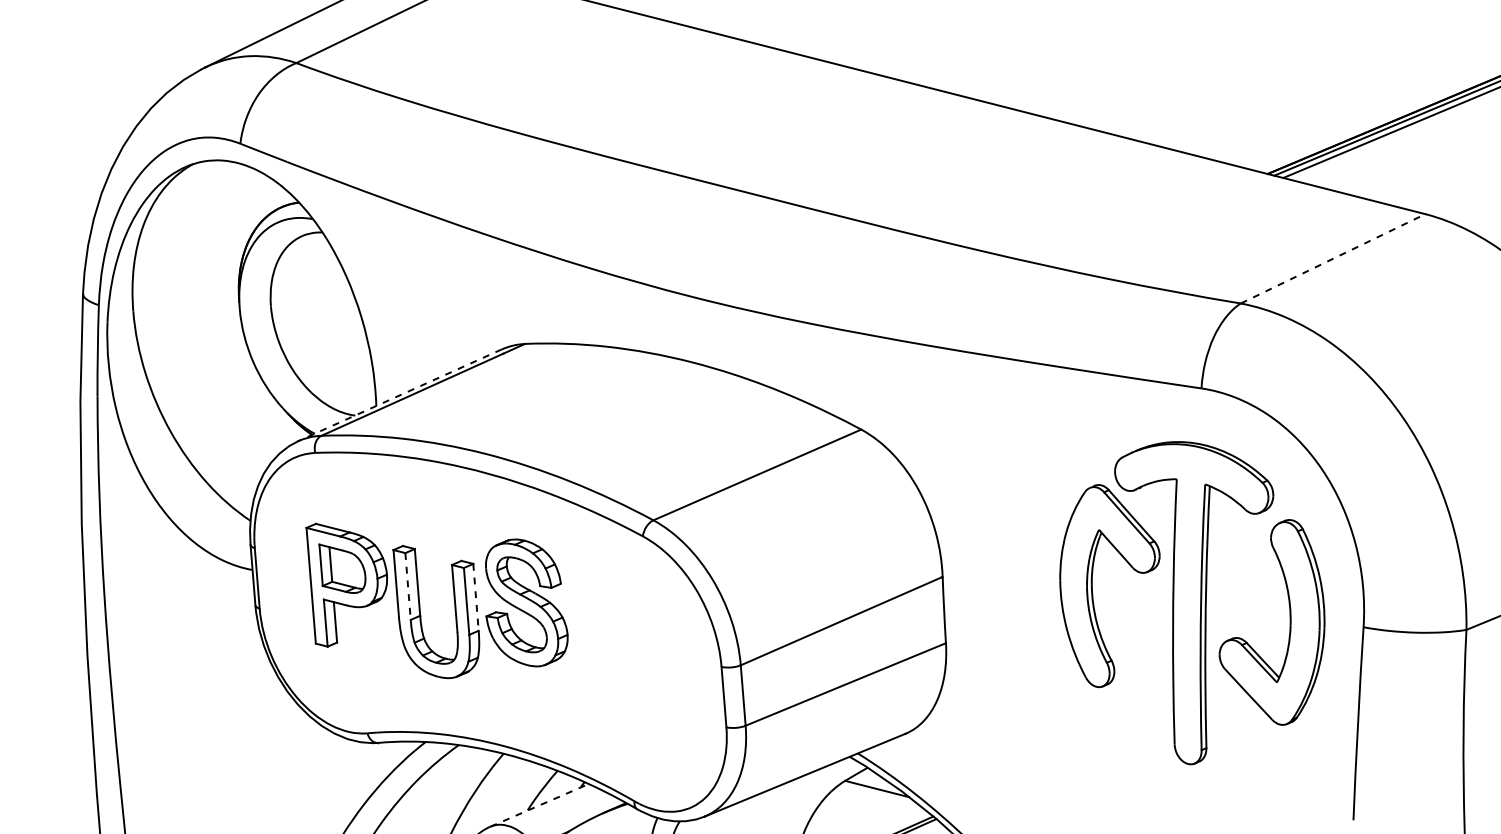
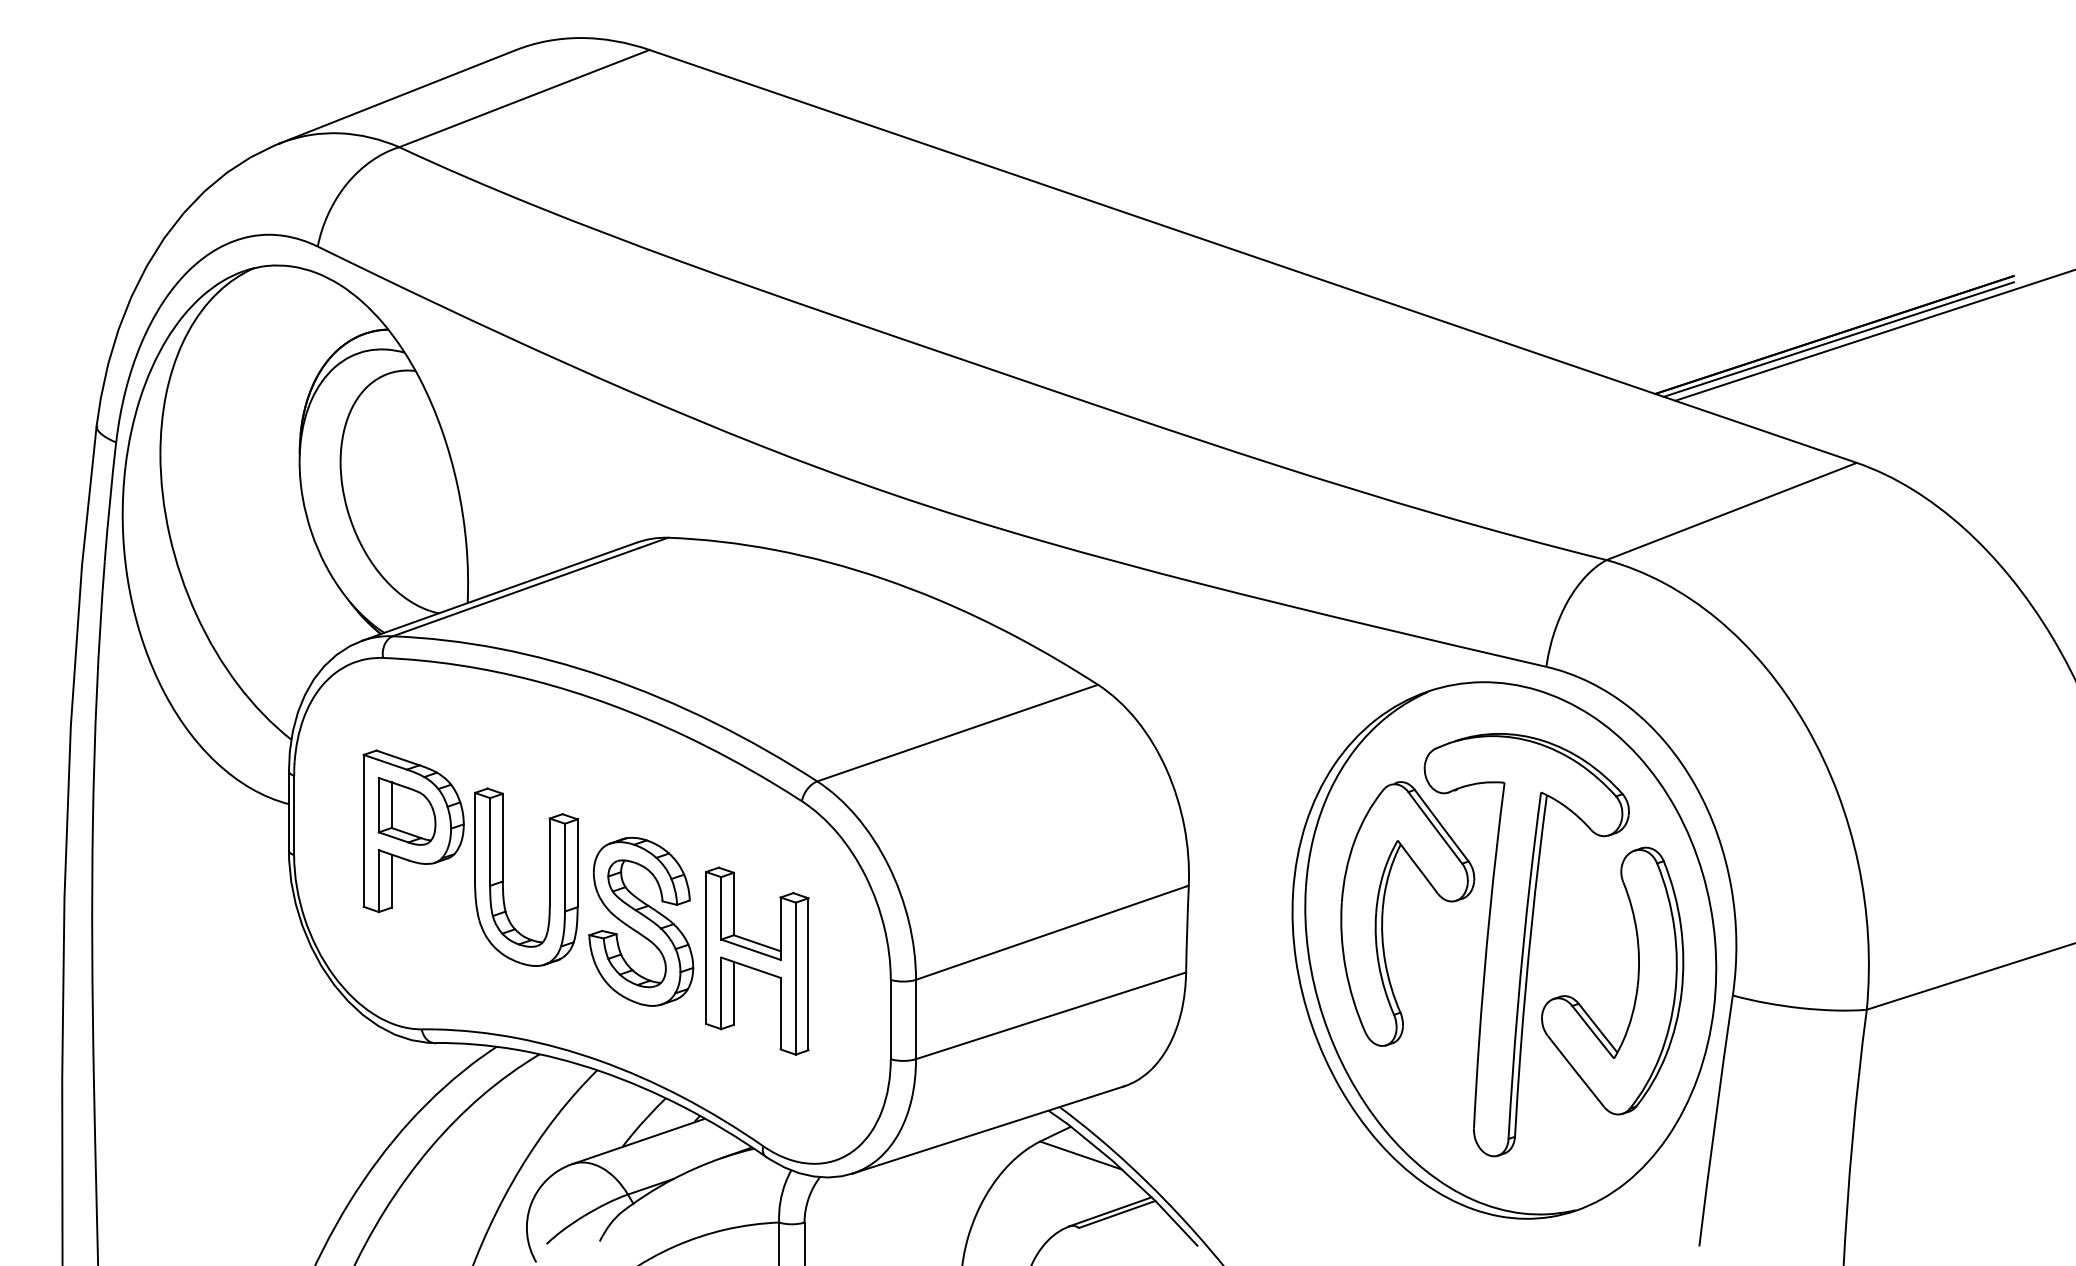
line: (1333, 258) -> (1732, 511), dashed -> solid
line: (399, 395) -> (499, 591), dashed -> solid
line: (408, 586) -> (490, 841), dashed -> solid
line: (475, 597) -> (577, 863), dashed -> solid
part: (525, 602) -> (641, 921), moved
part: (1187, 606) -> (1504, 950), added
part: (618, 660) -> (757, 960), added
line: (539, 805) -> (638, 1141), dashed -> solid

